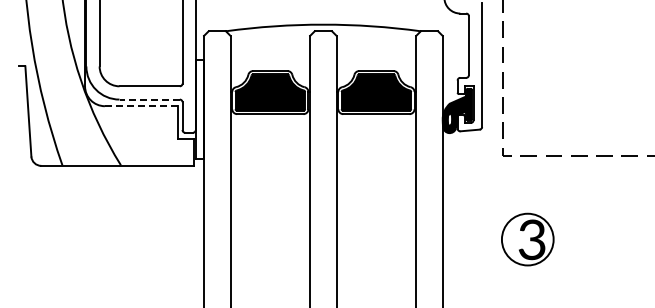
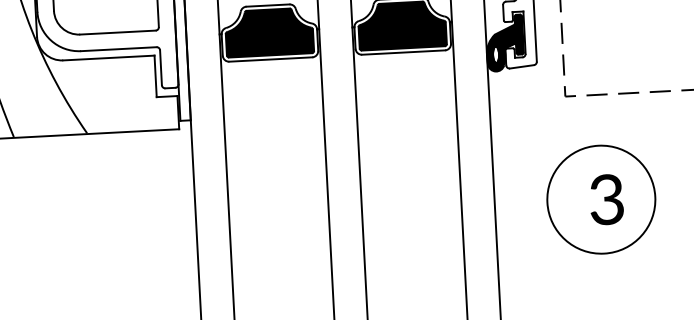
line: (149, 99) -> (118, 49), dashed -> solid
line: (141, 106) -> (109, 58), dashed -> solid
circle: (527, 239) -> (600, 199), size x1.67

